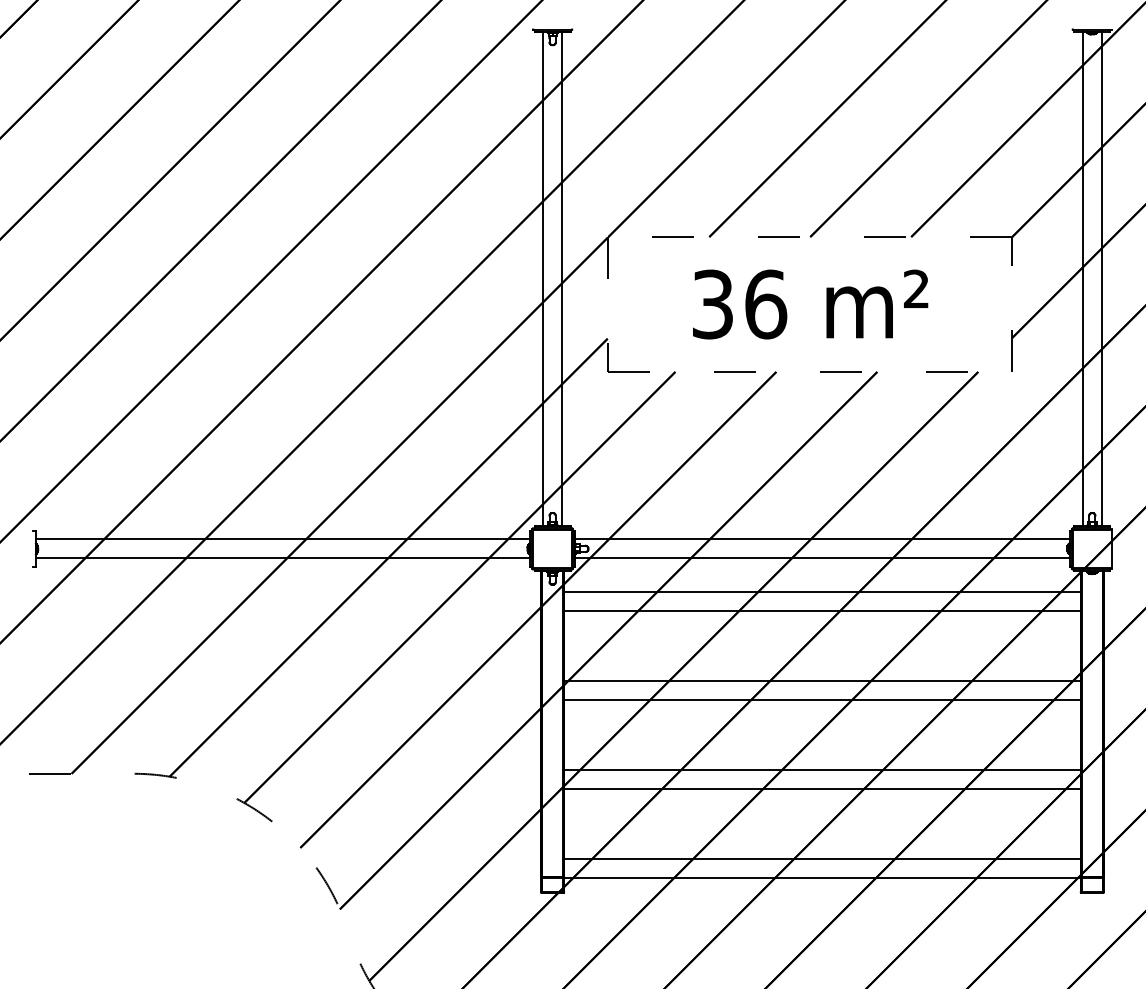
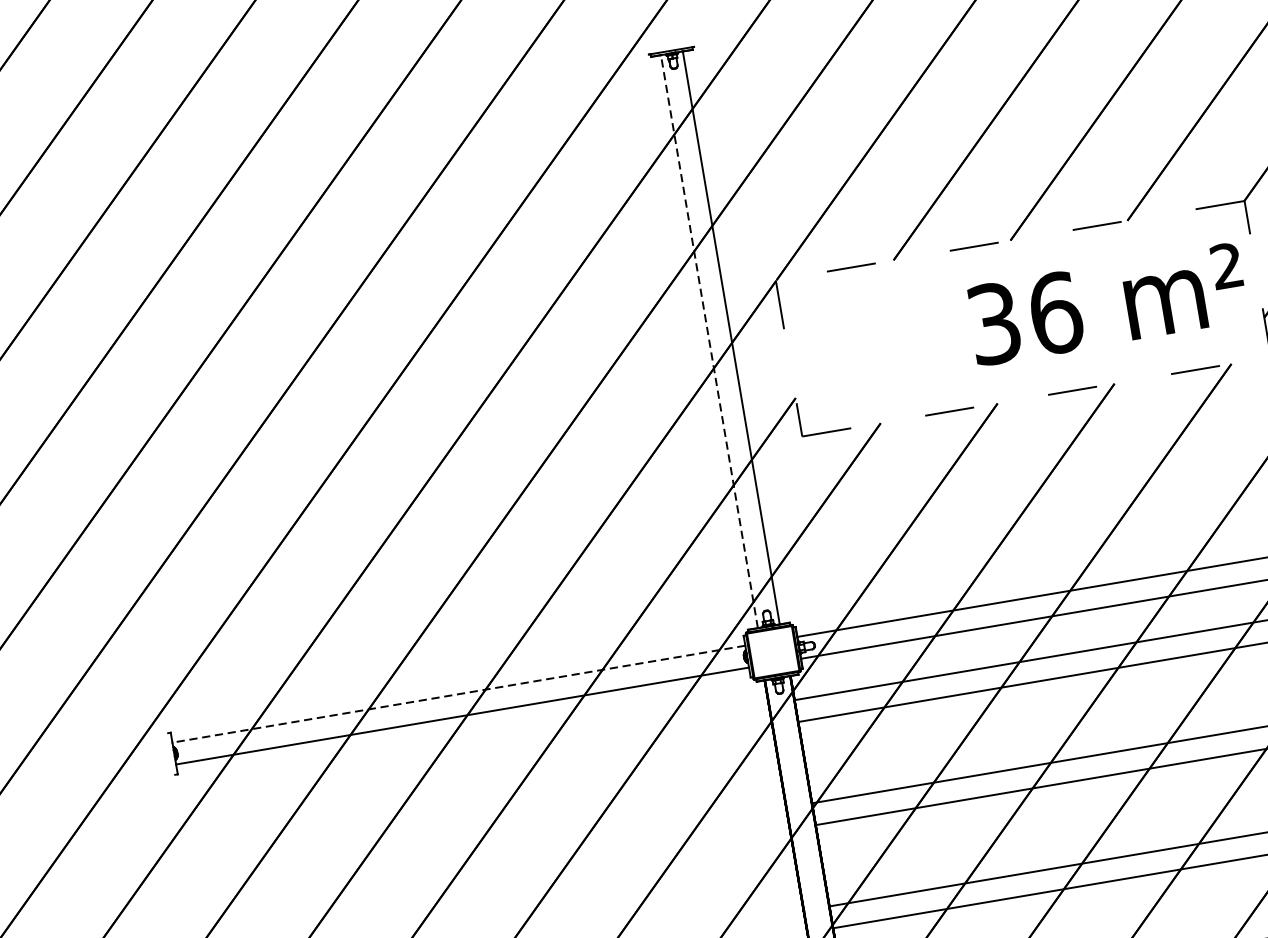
line: (543, 278) -> (709, 340), solid -> dashed
text: (810, 304) -> (1107, 304), moved
line: (282, 539) -> (458, 694), solid -> dashed

